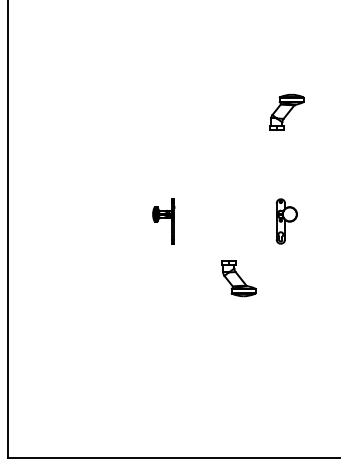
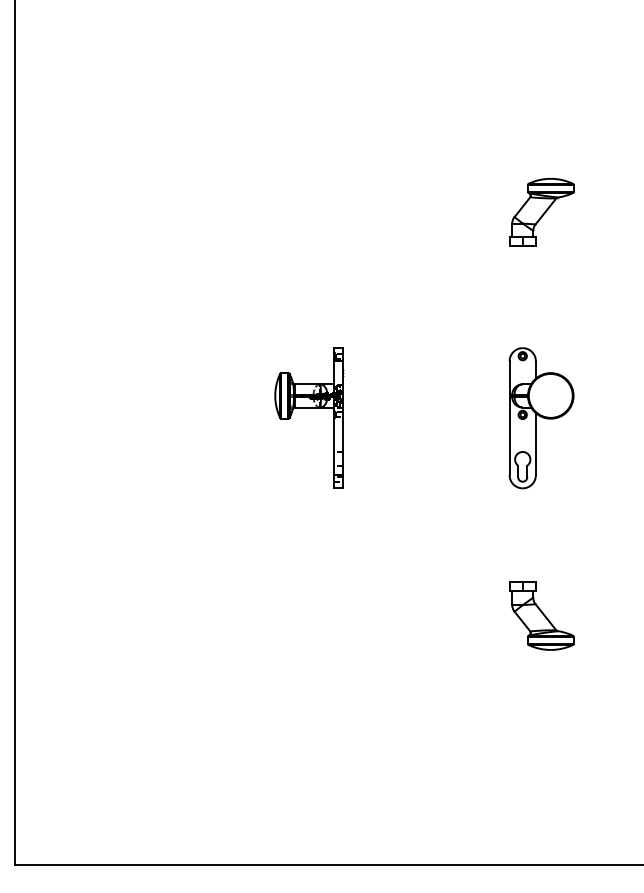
part: (163, 221) -> (308, 418), size x1.67
part: (286, 221) -> (541, 418), size x1.67
part: (238, 278) -> (541, 616), moved

